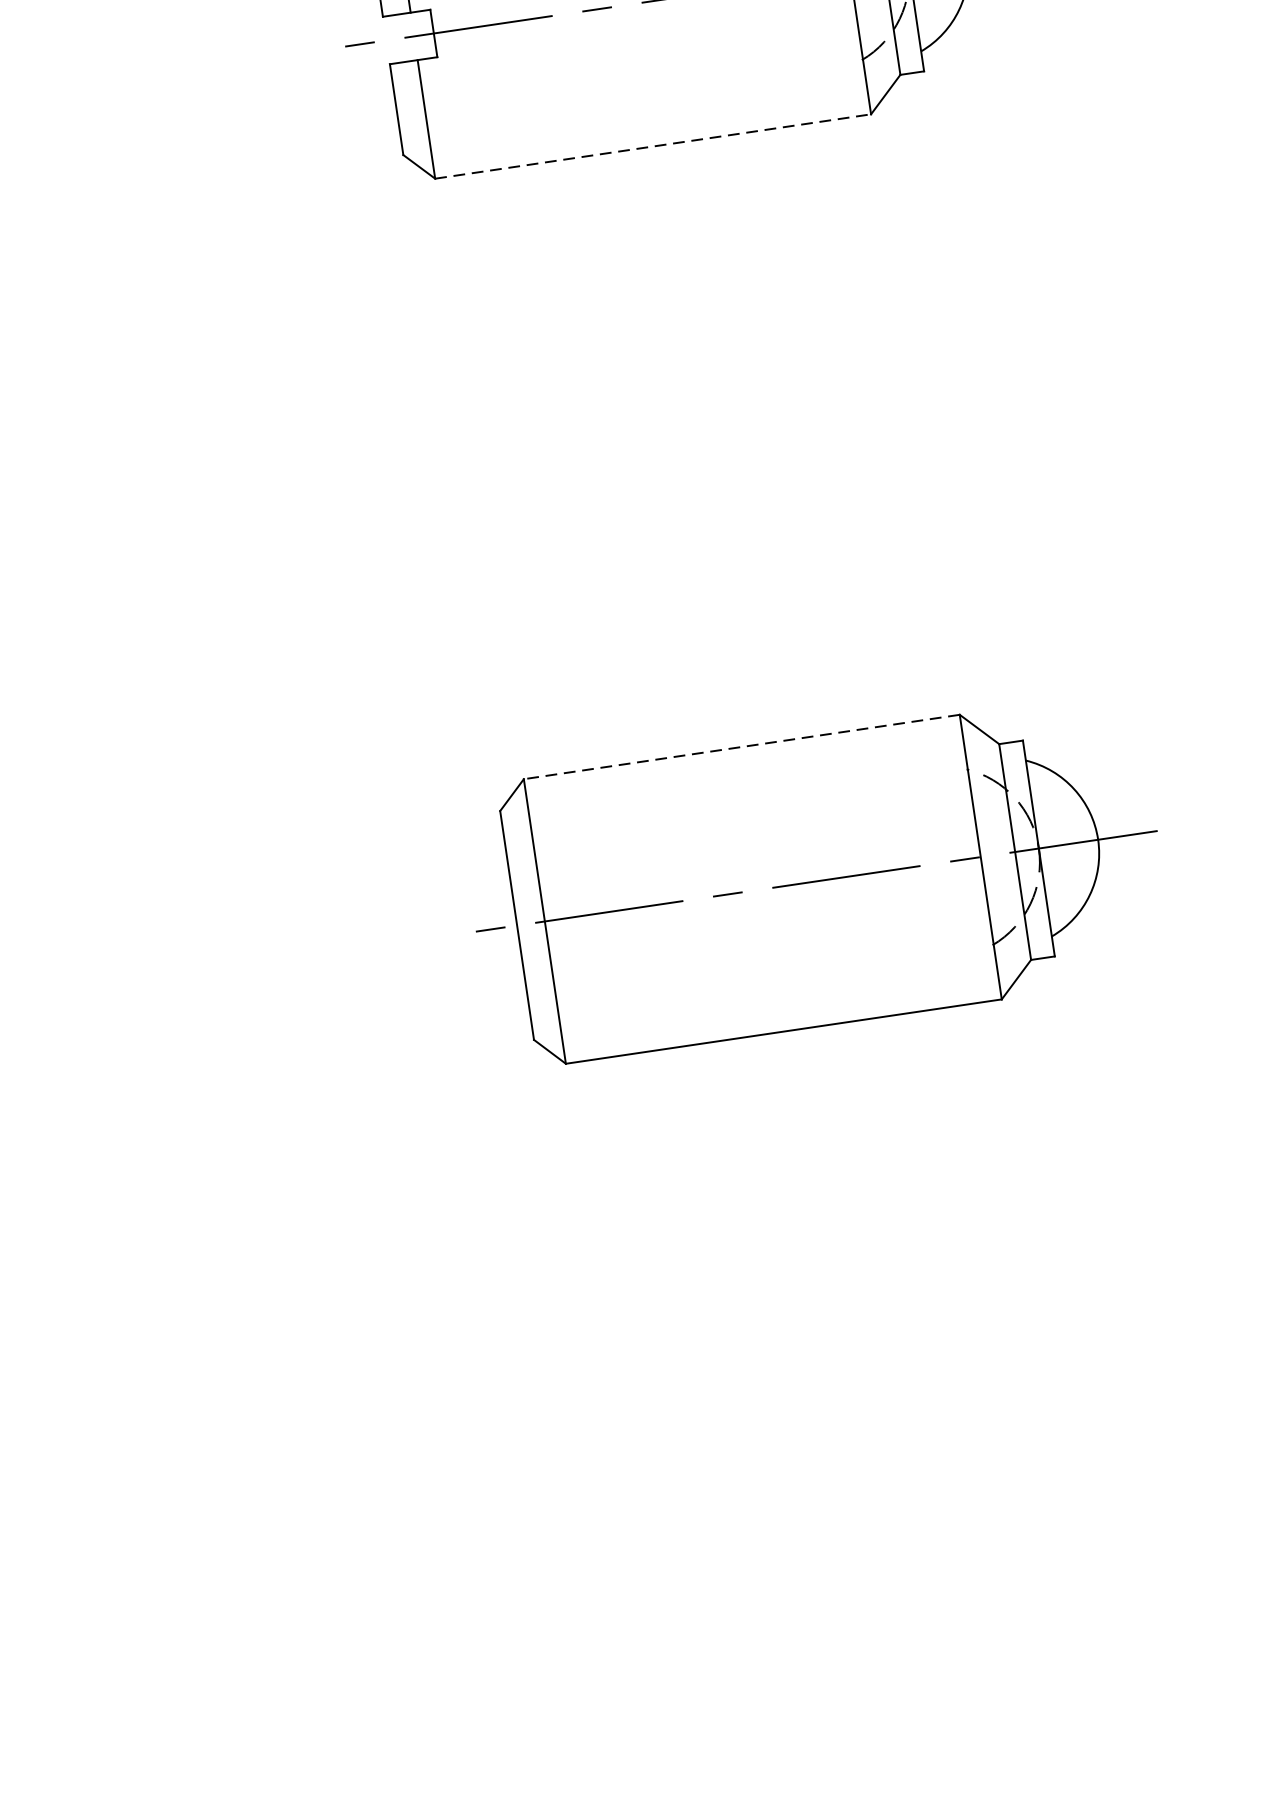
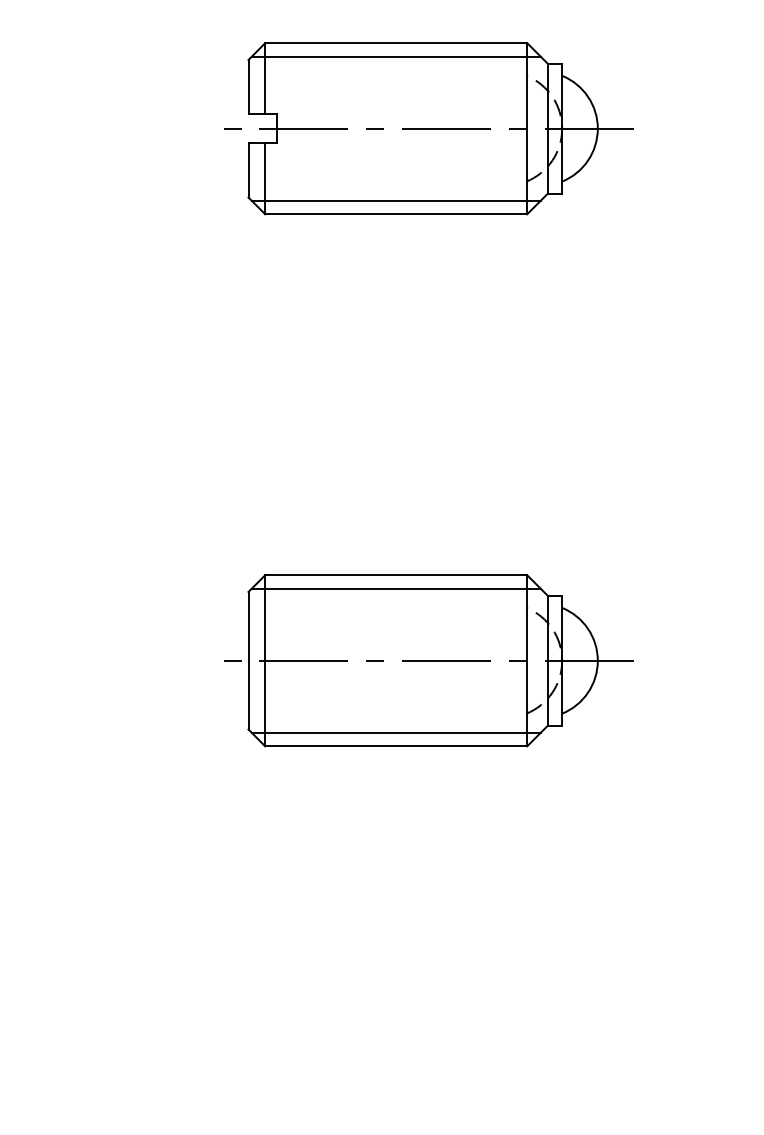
line: (648, 123) -> (395, 200), added
line: (653, 146) -> (396, 214), dashed -> solid
line: (740, 747) -> (395, 575), dashed -> solid
line: (743, 769) -> (395, 588), added
line: (779, 1008) -> (395, 732), added

